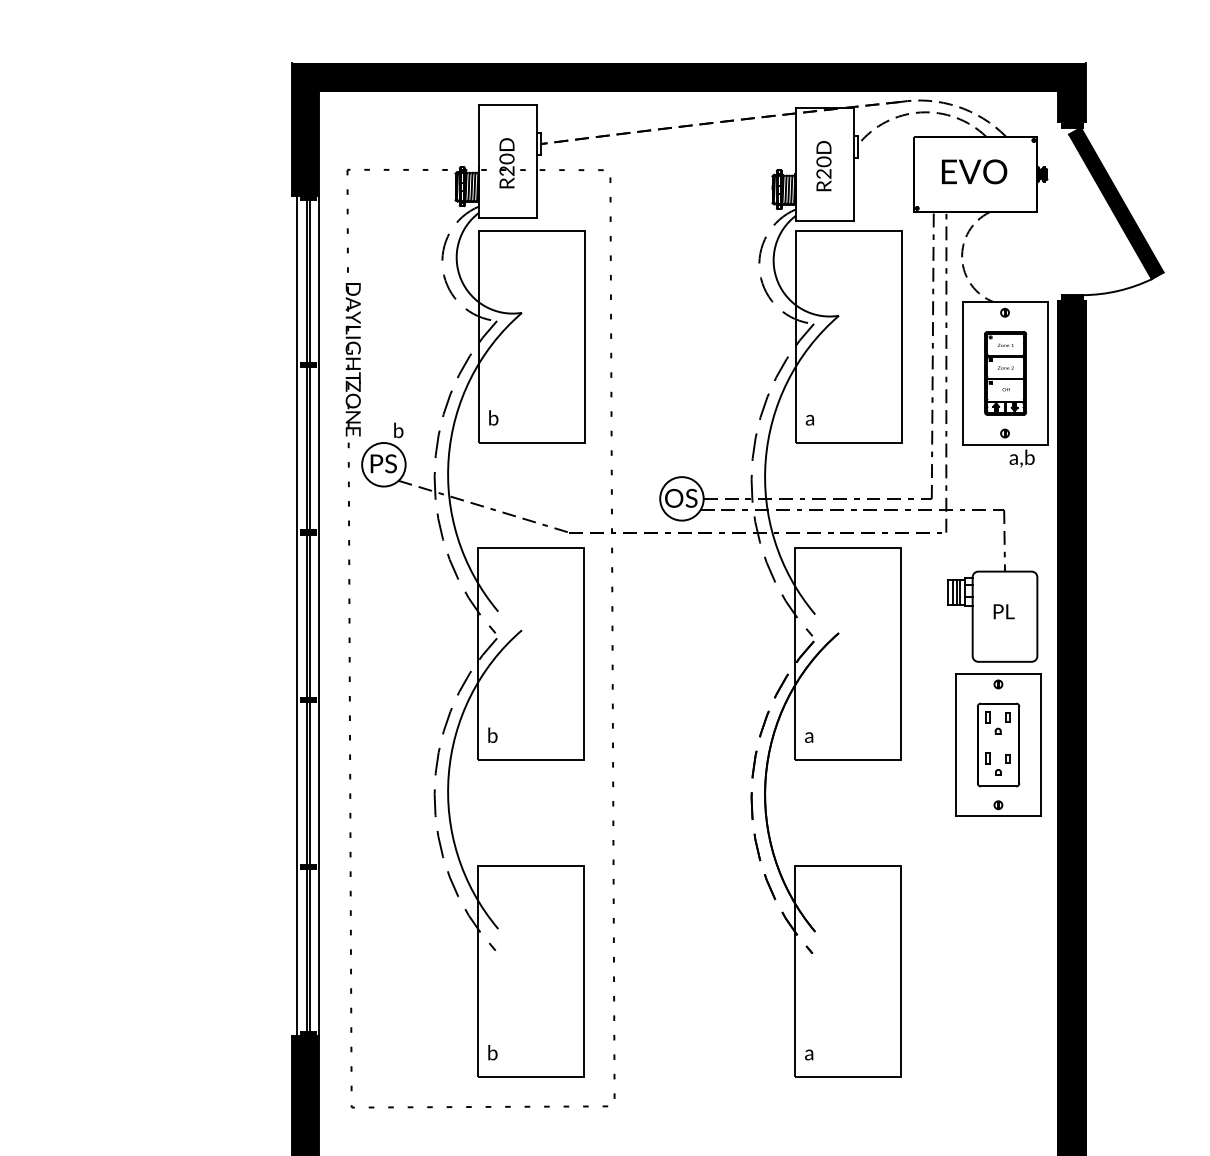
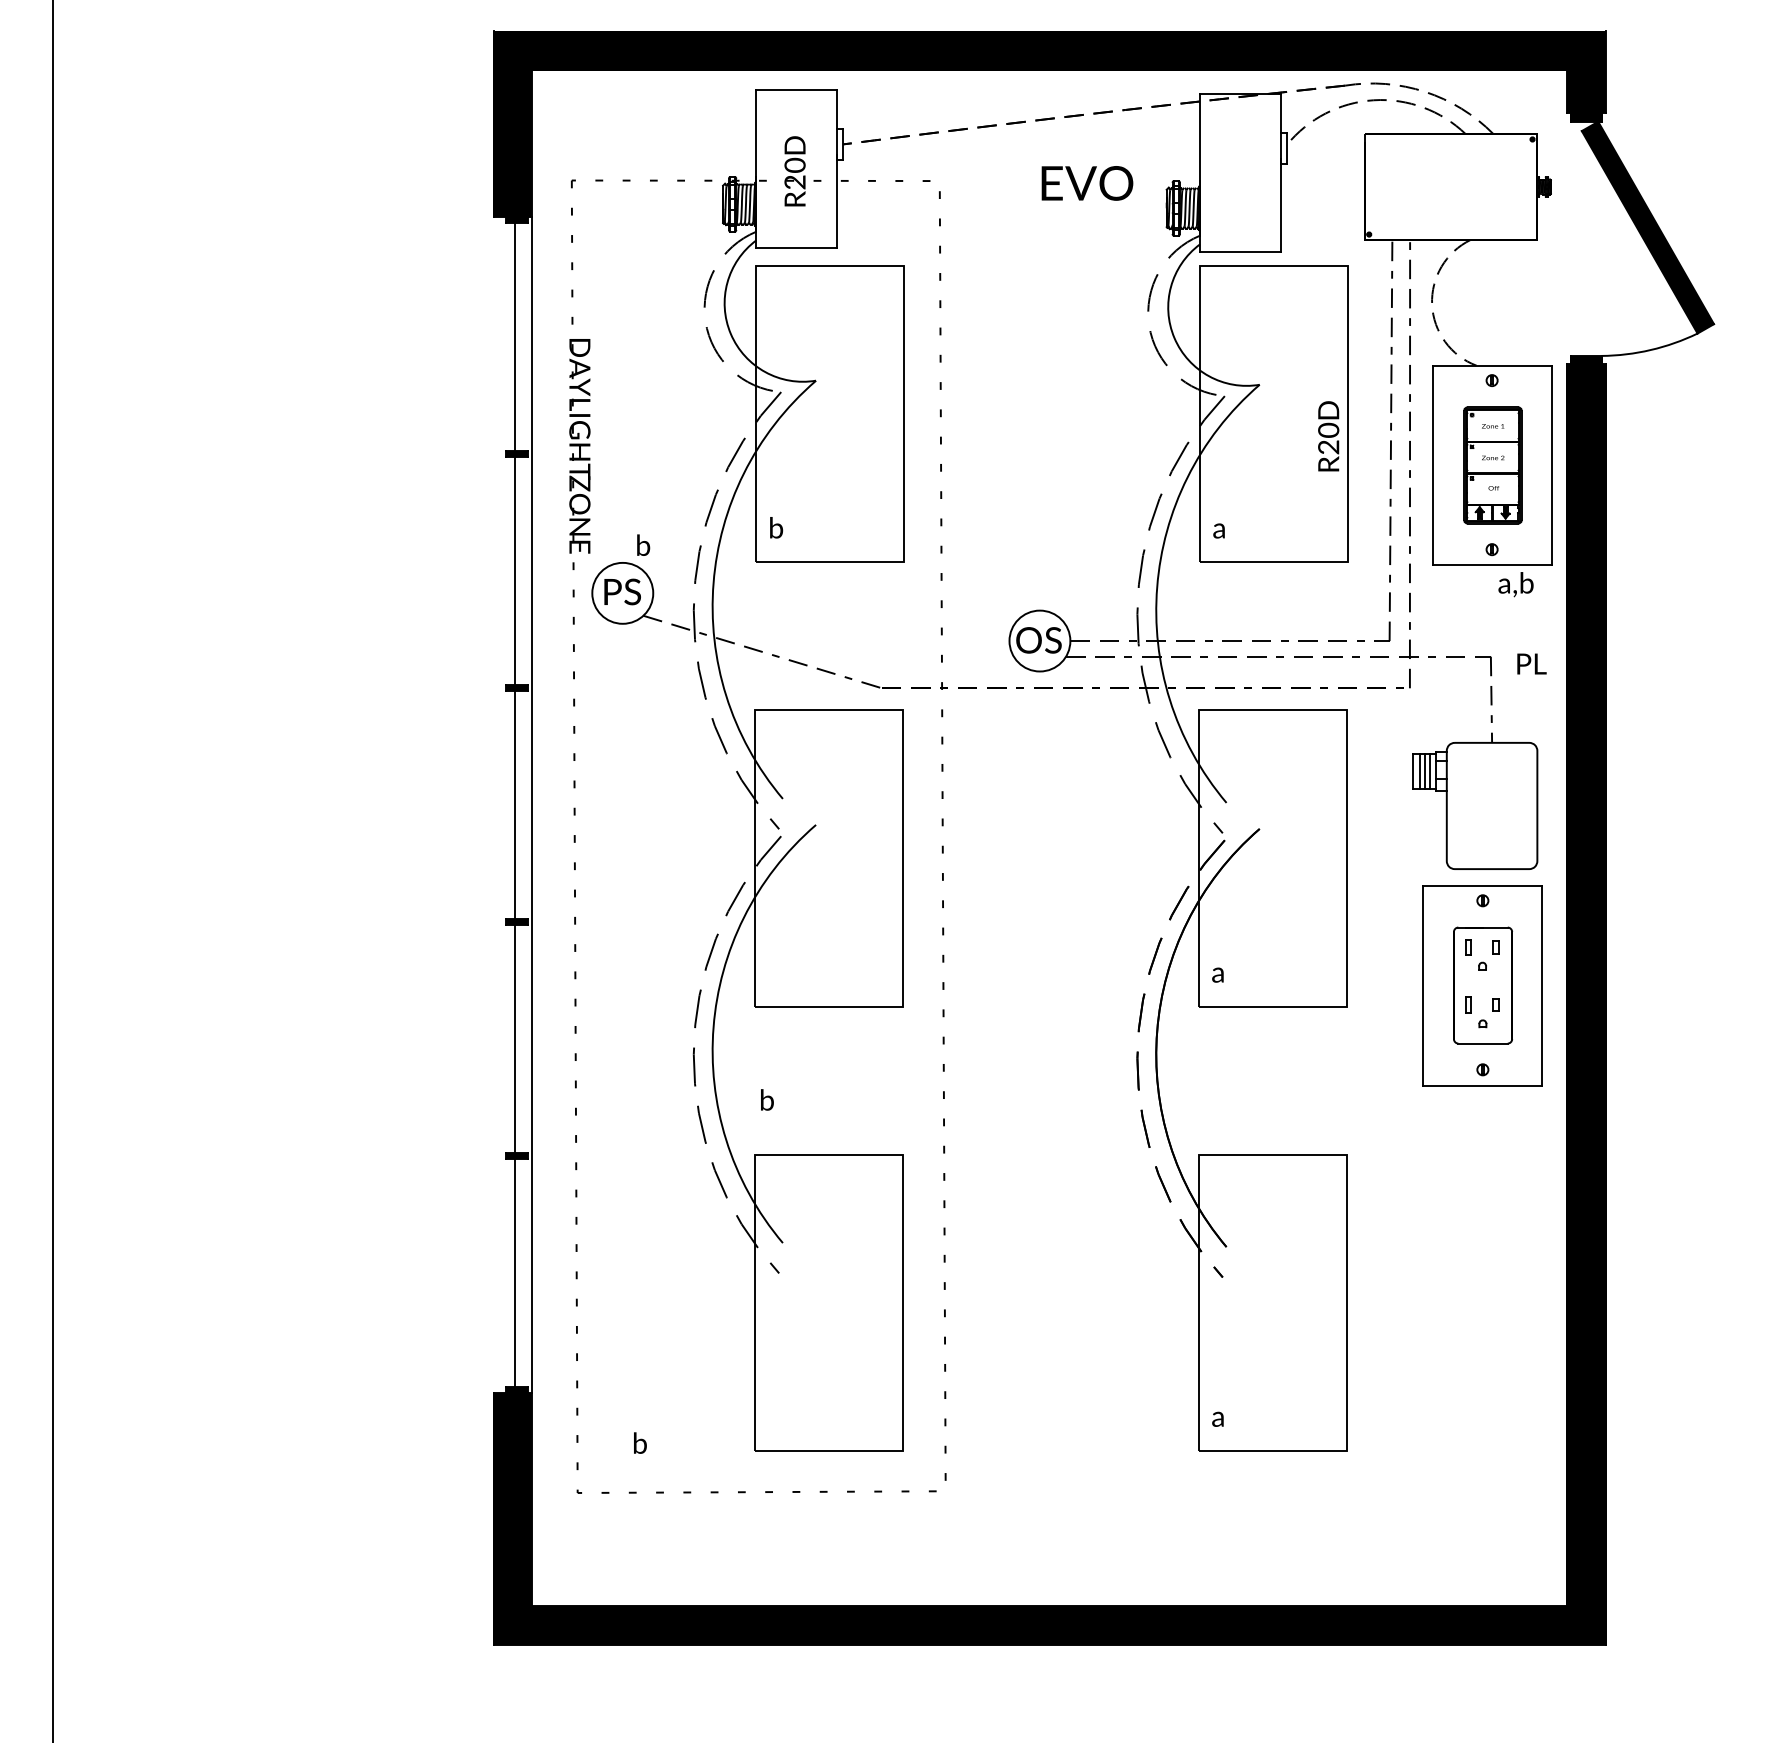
text: (823, 166) -> (1328, 436), moved
text: (974, 171) -> (1087, 183), moved
line: (309, 281) -> (518, 336), removed
line: (309, 448) -> (518, 570), removed
text: (1003, 611) -> (1531, 663), moved
line: (296, 615) -> (500, 804), removed
line: (309, 616) -> (518, 805), removed
text: (493, 734) -> (767, 1099), moved
line: (309, 783) -> (518, 1039), removed
line: (309, 950) -> (518, 1273), removed
text: (493, 1052) -> (640, 1442), moved

